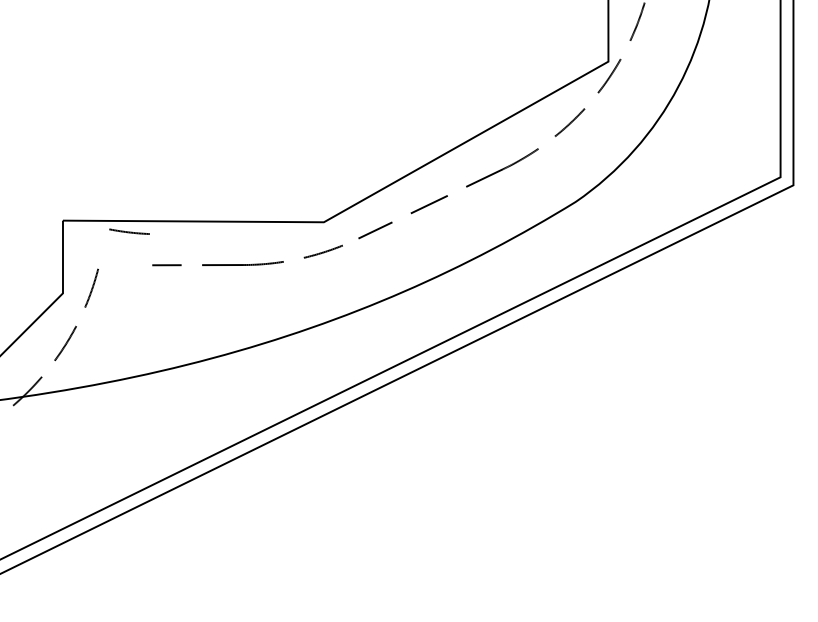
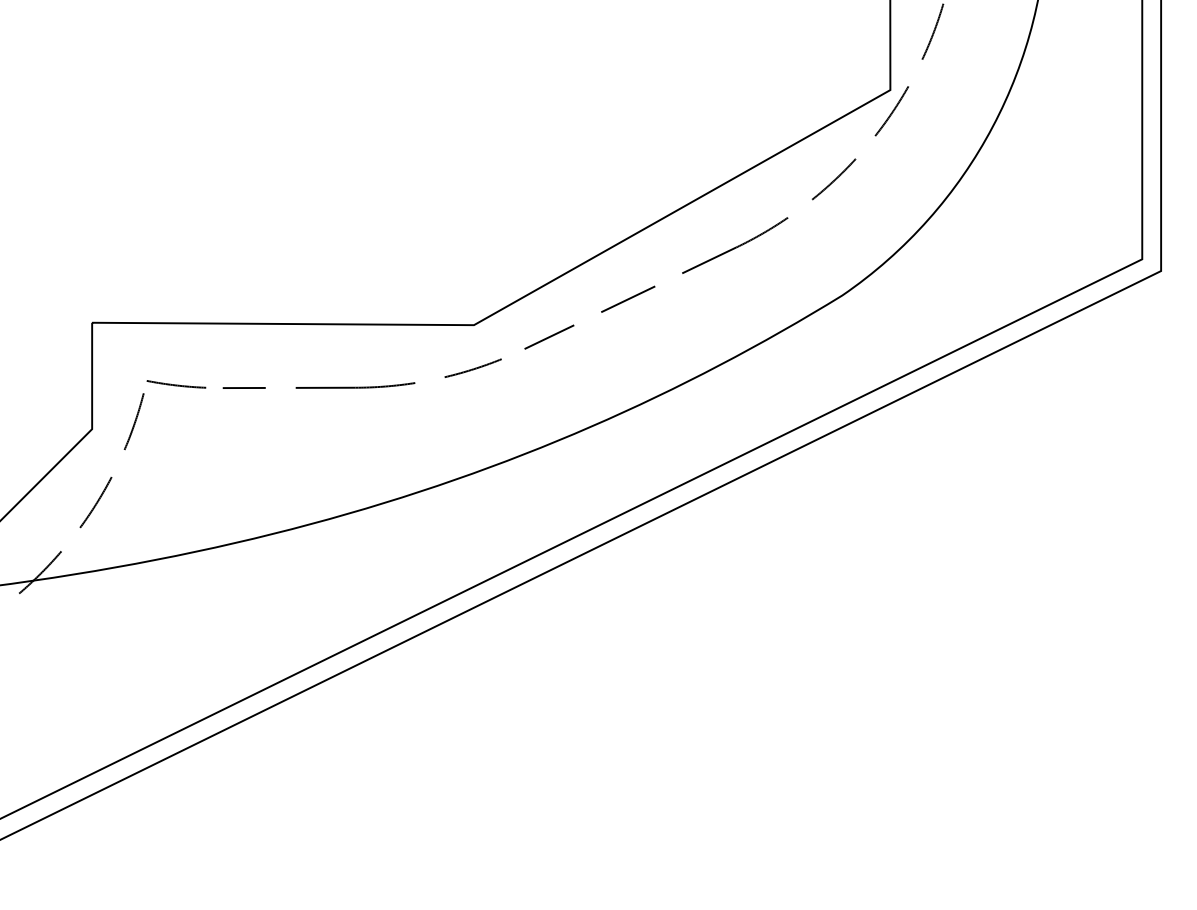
line: (129, 231) -> (176, 384), moved

